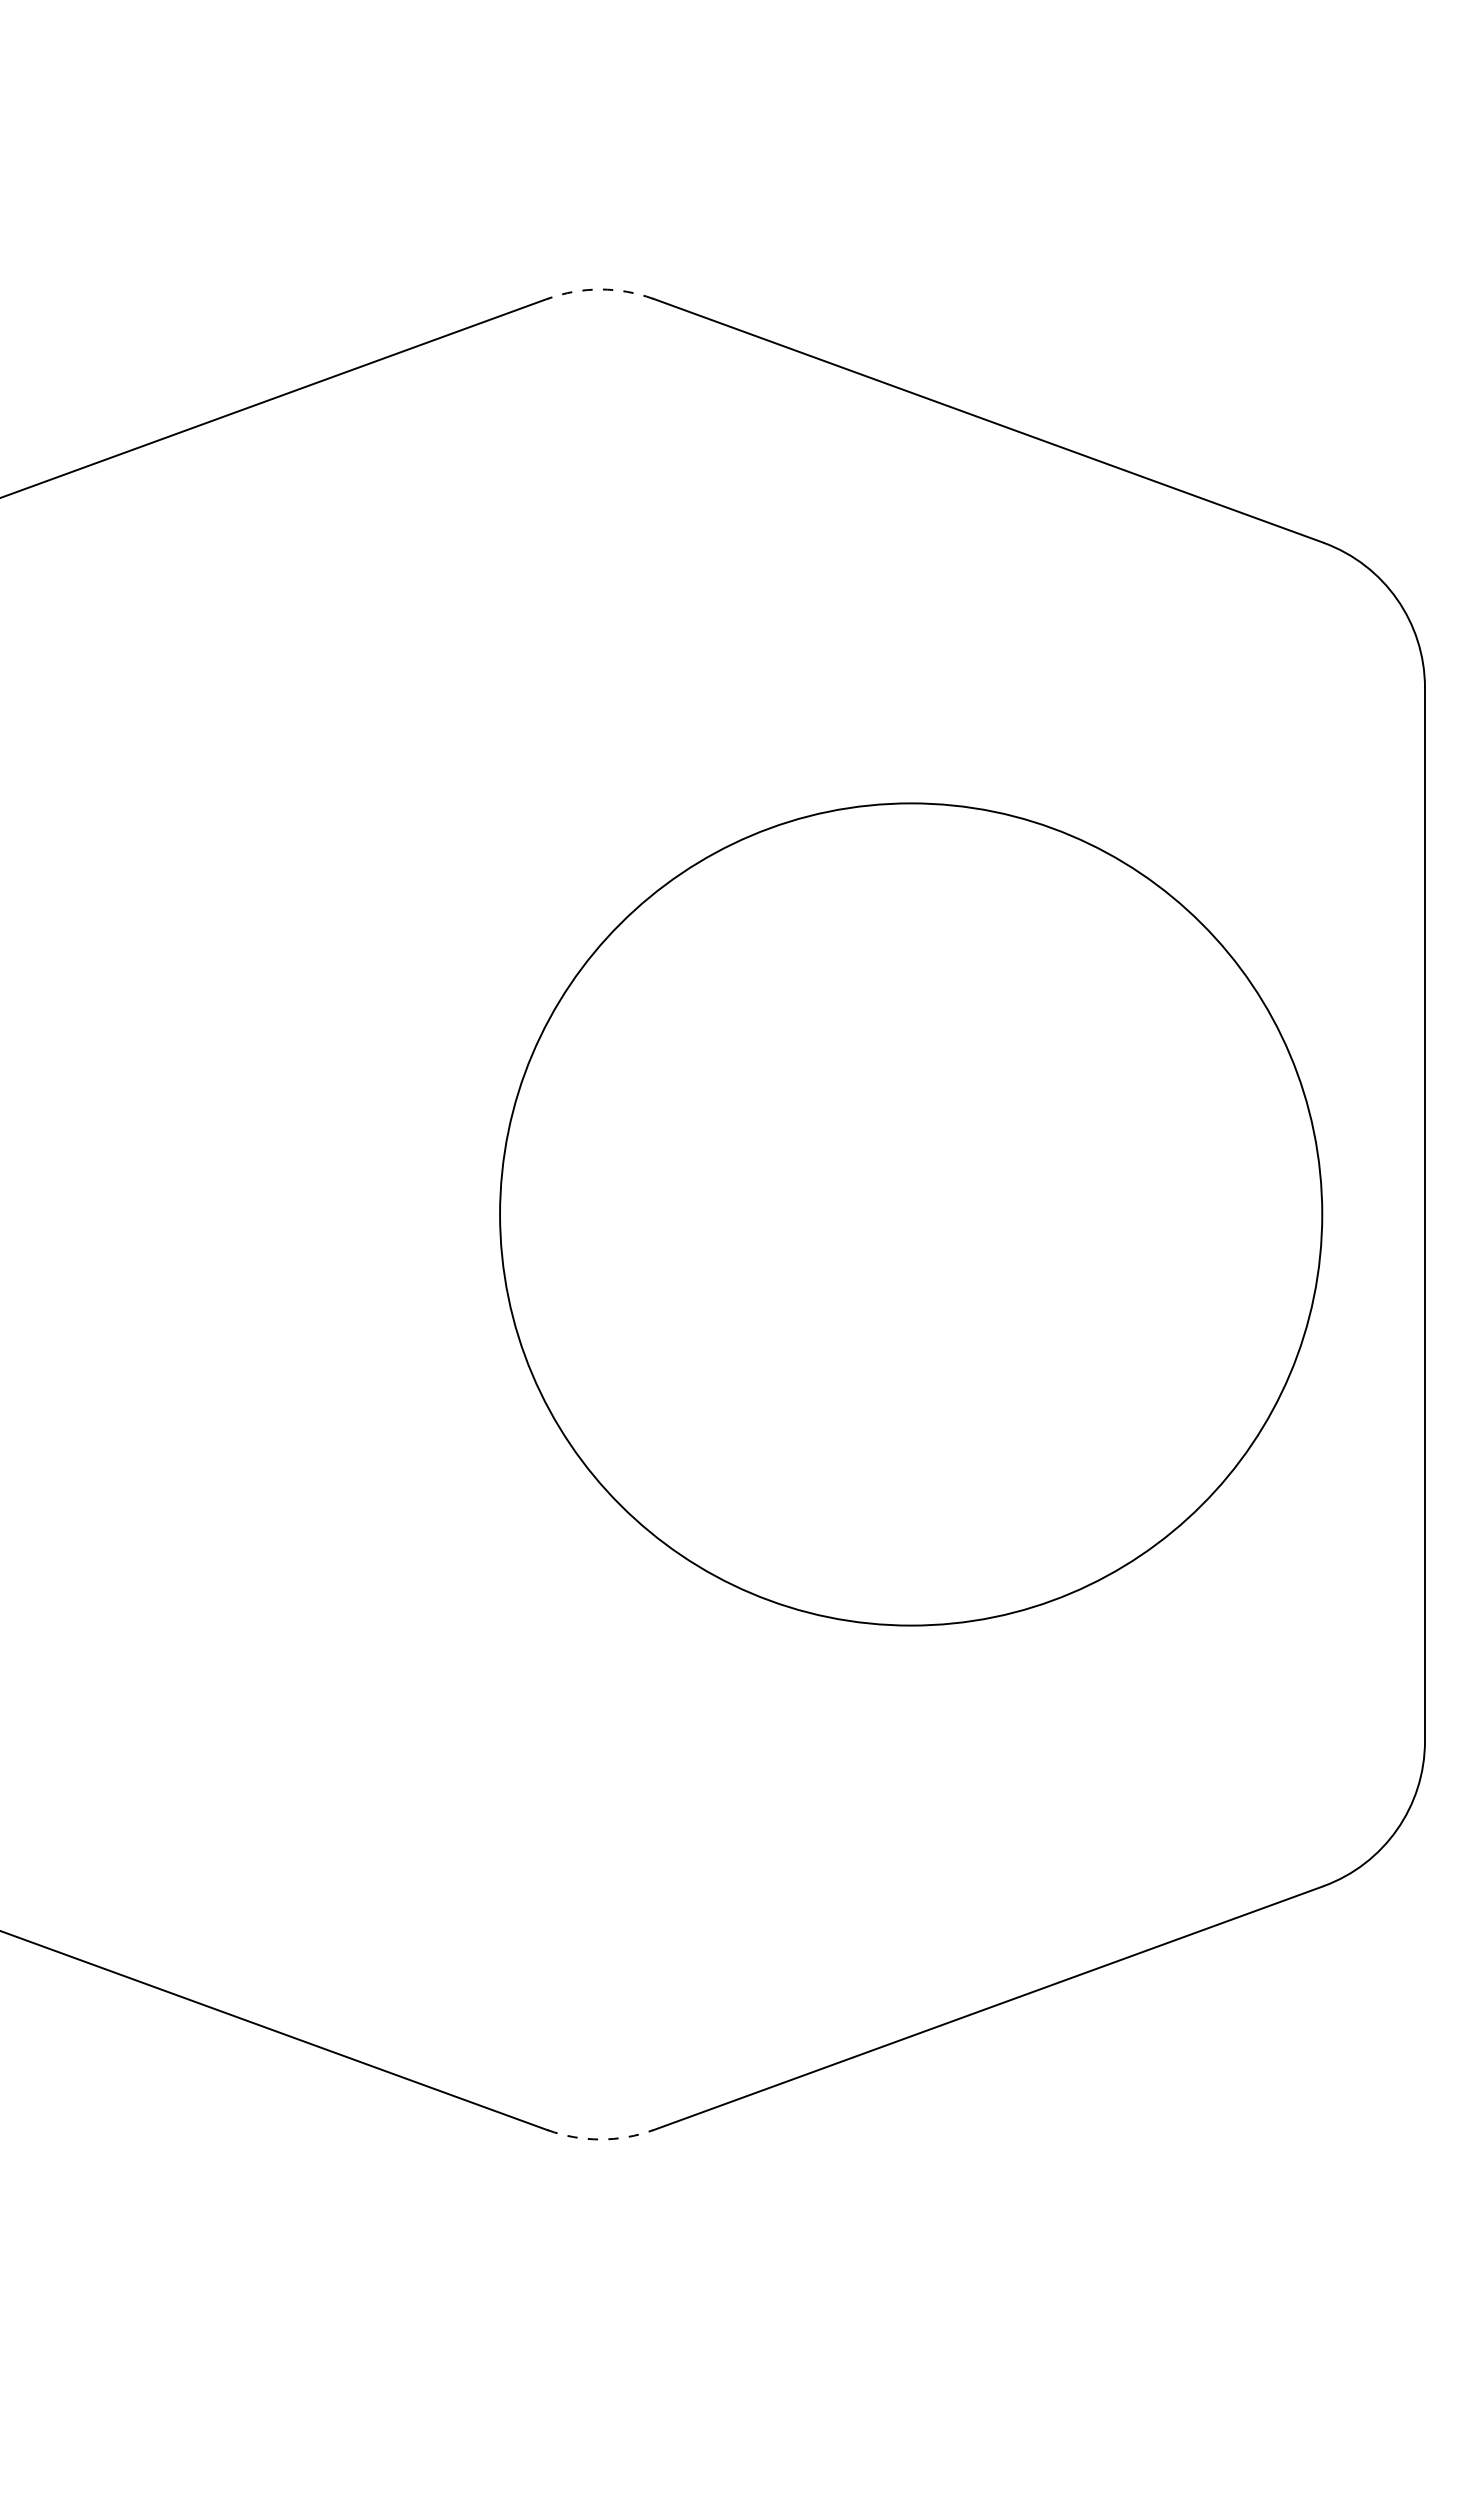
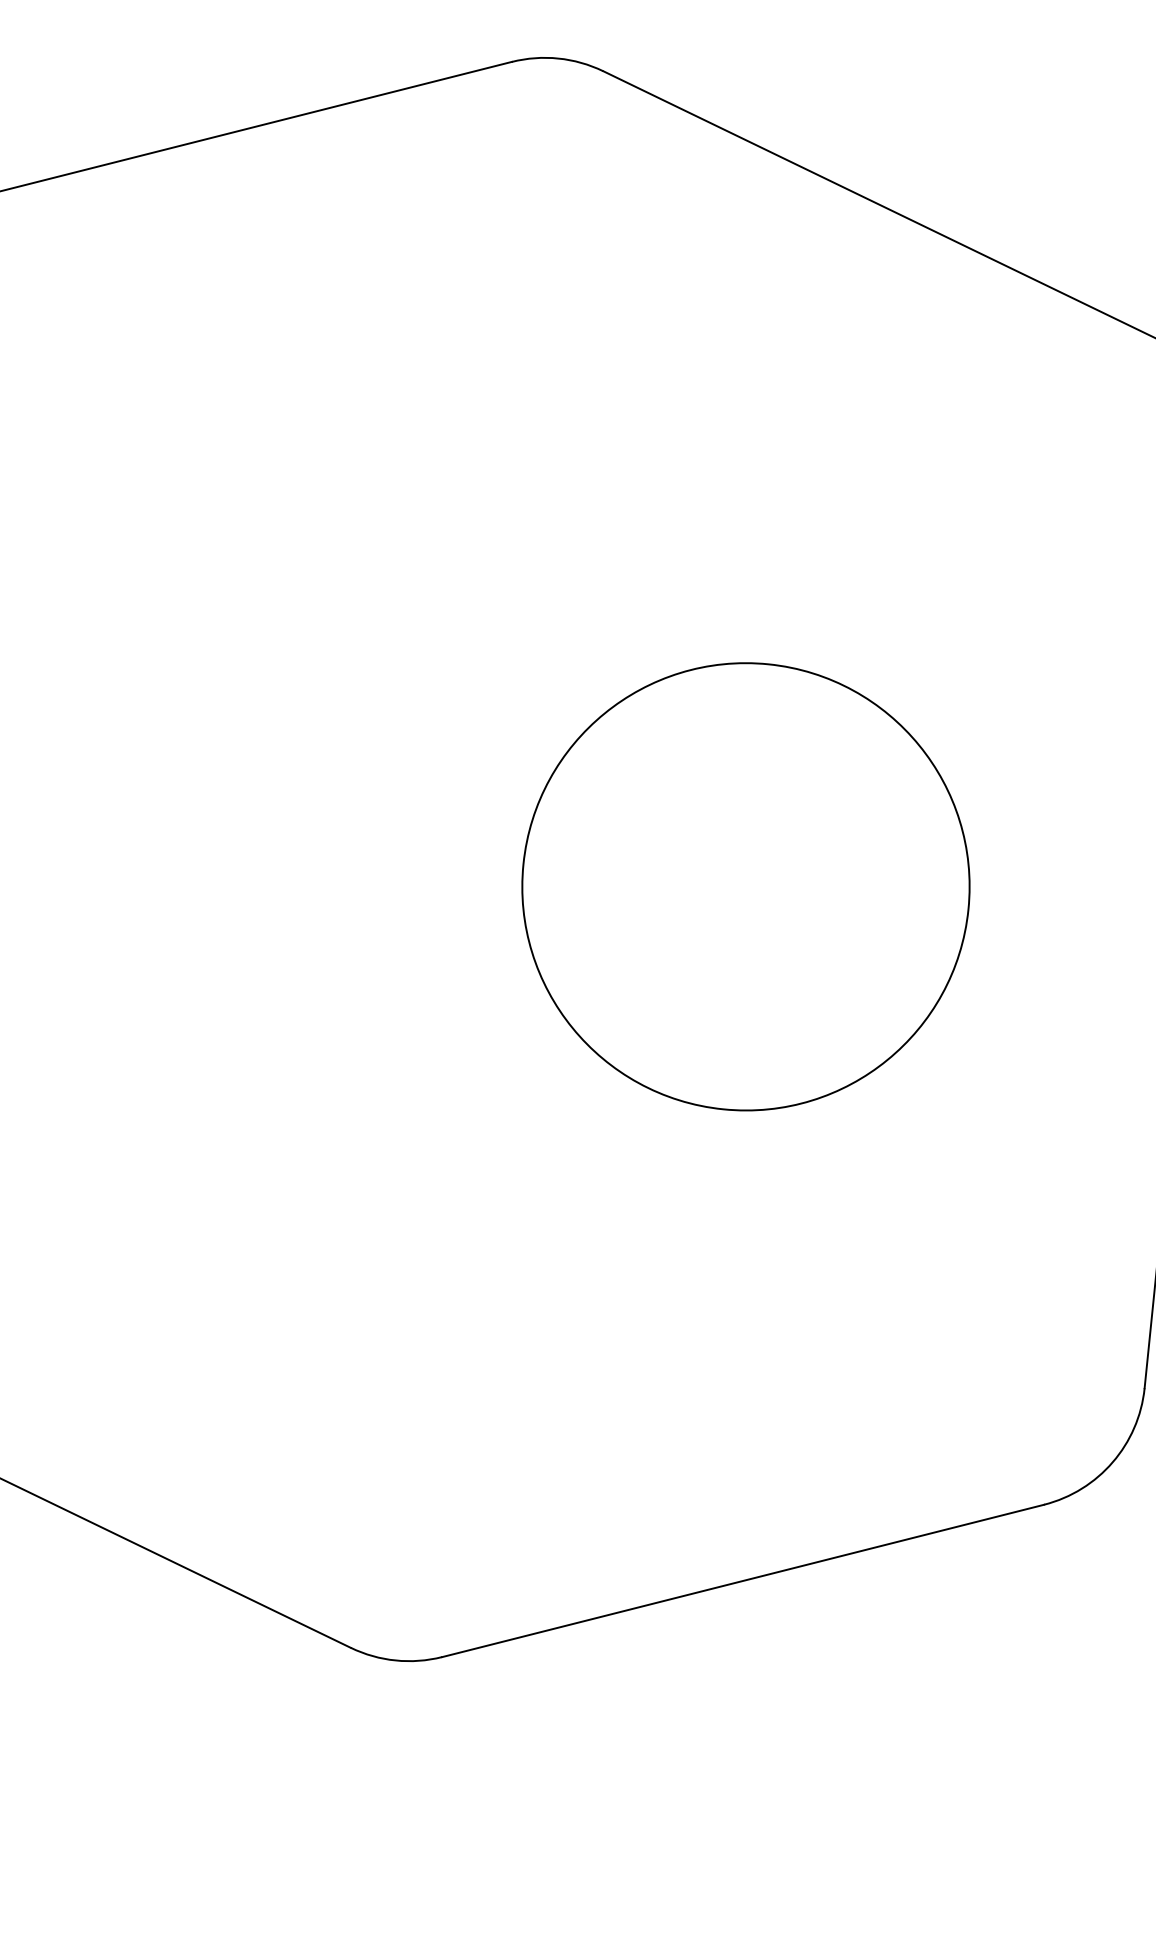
arc: (600, 289) -> (558, 58), dashed -> solid
circle: (910, 1214) -> (745, 886), size x0.62
arc: (600, 2139) -> (395, 1660), dashed -> solid

